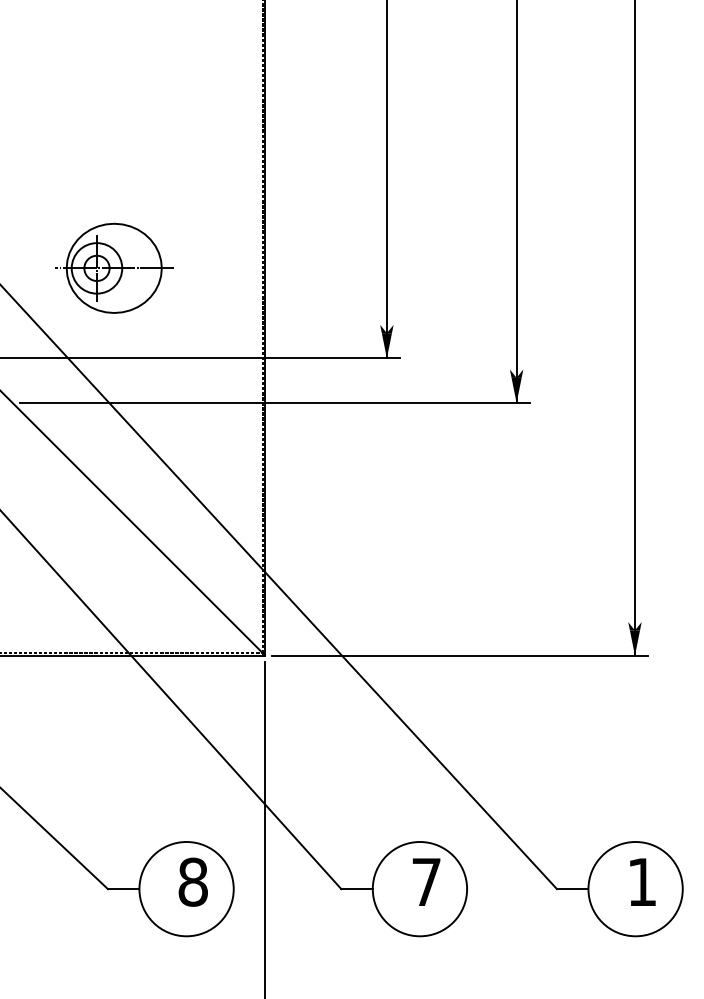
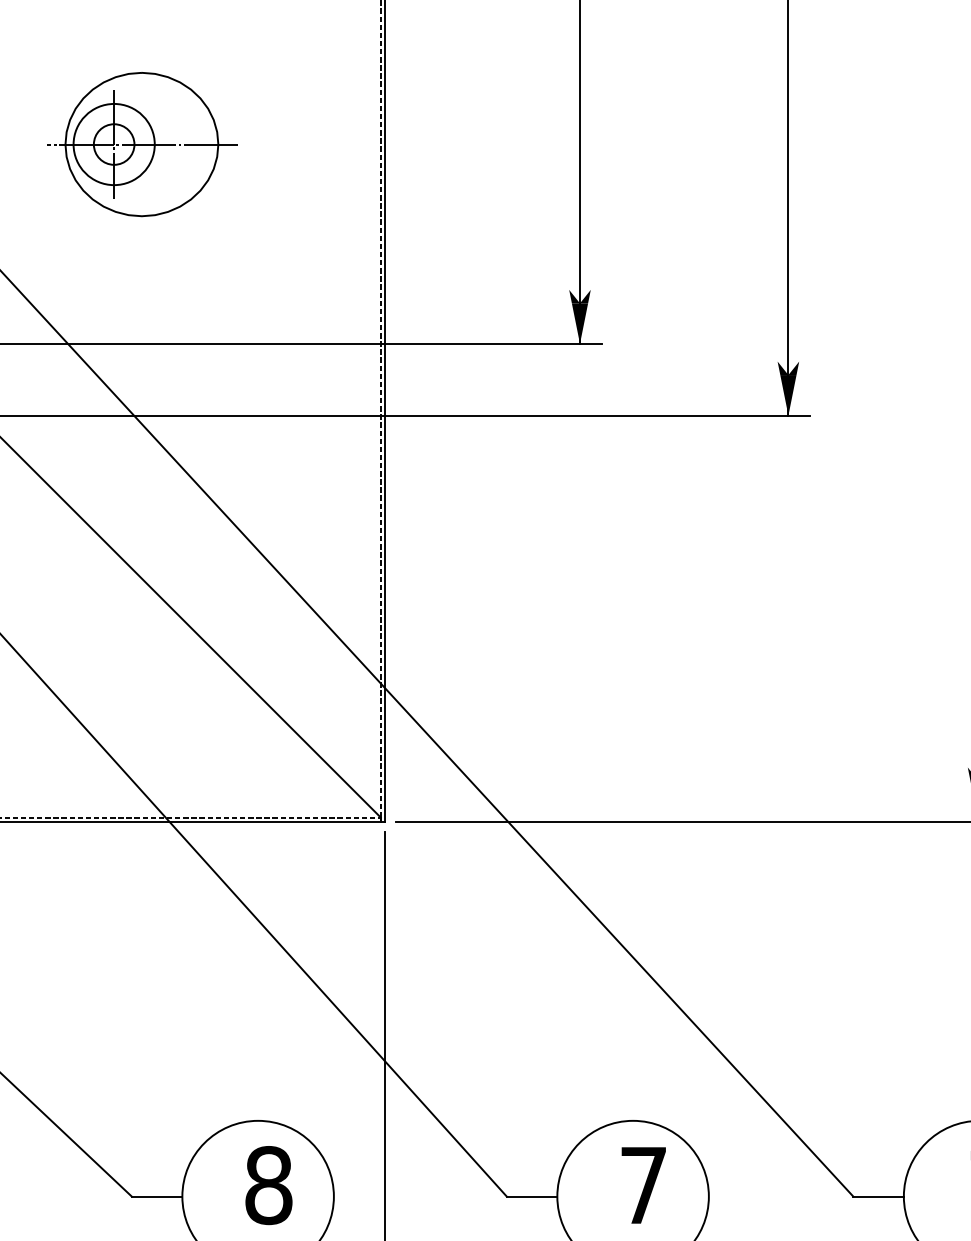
part: (114, 267) -> (142, 143), moved

